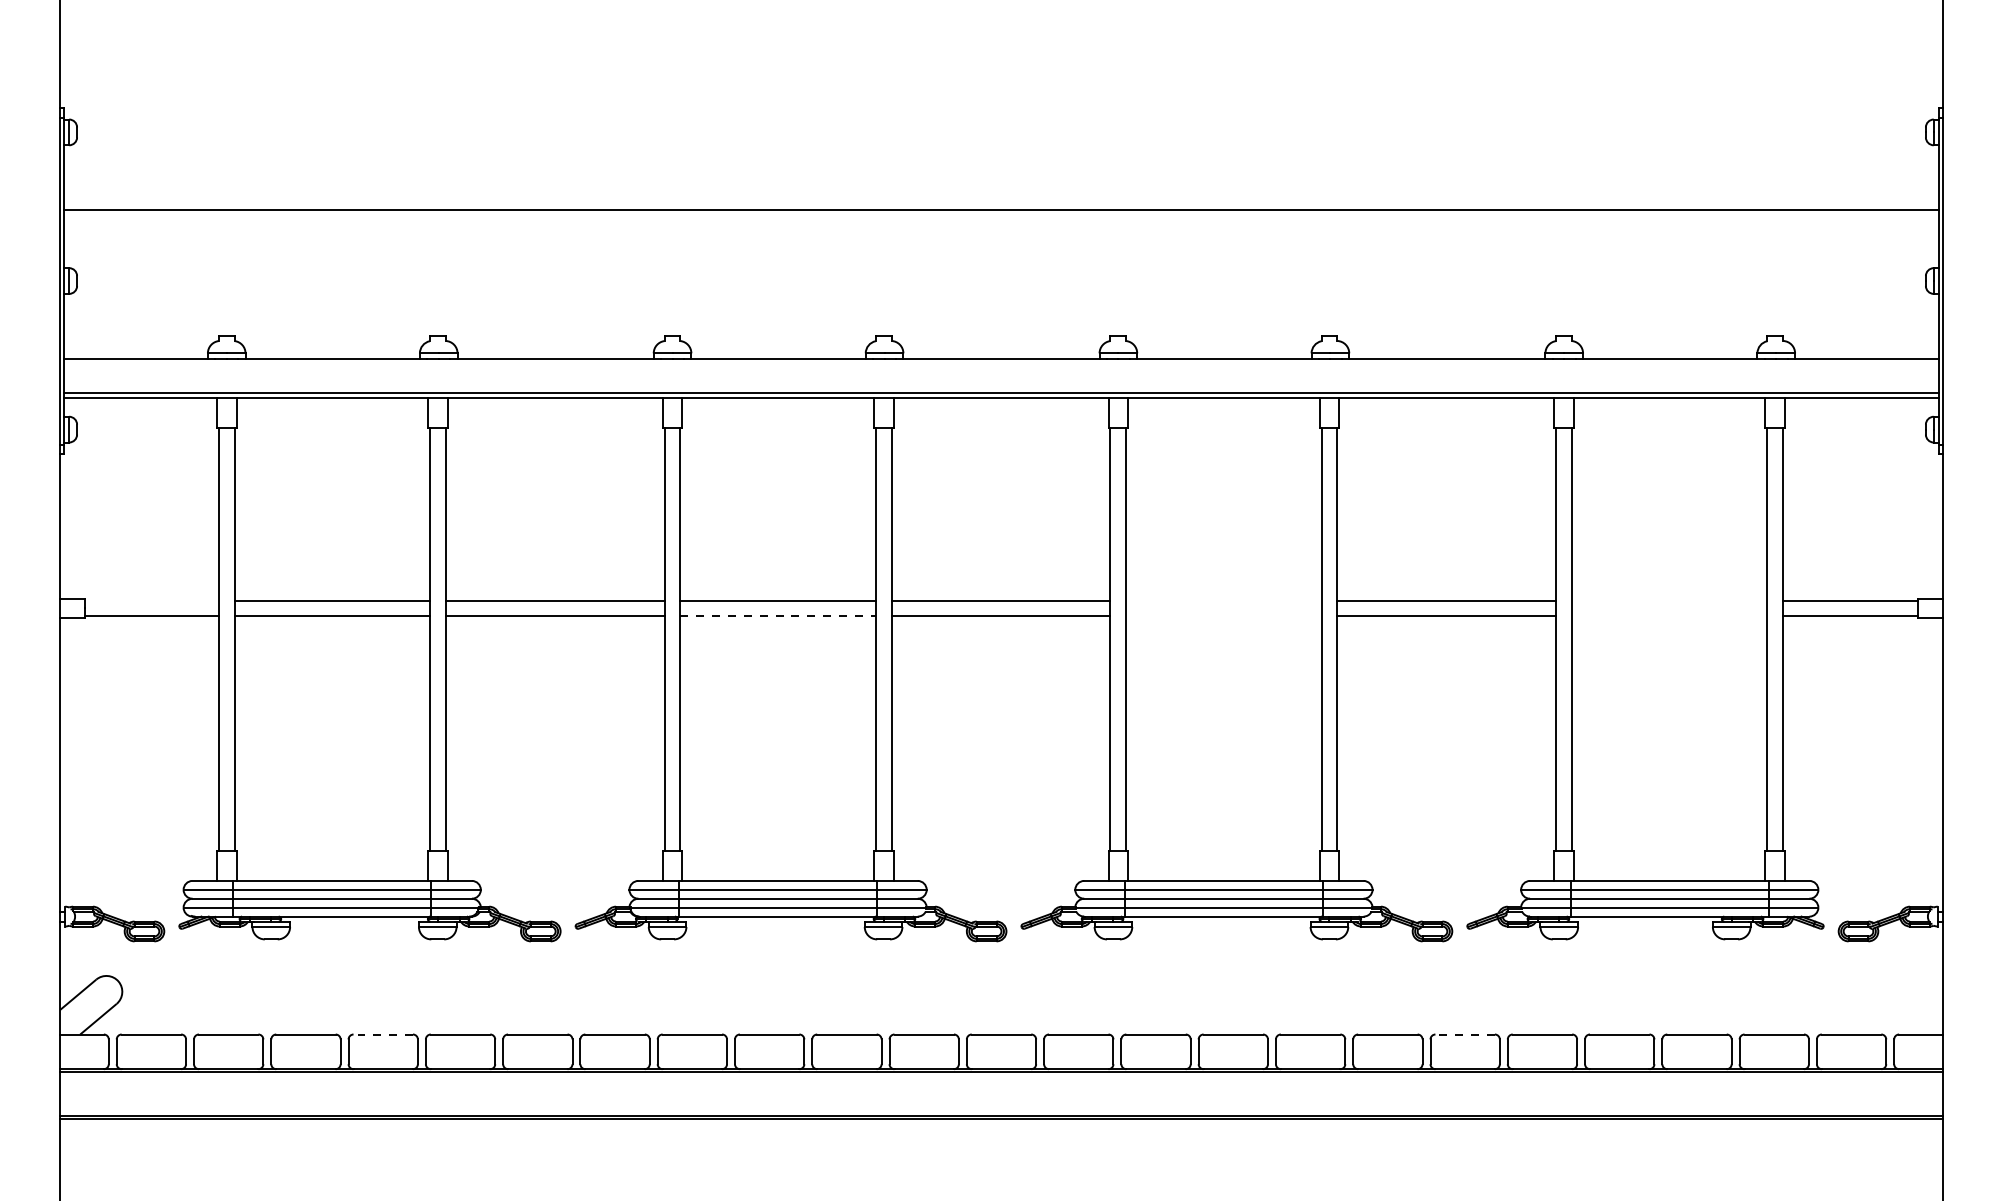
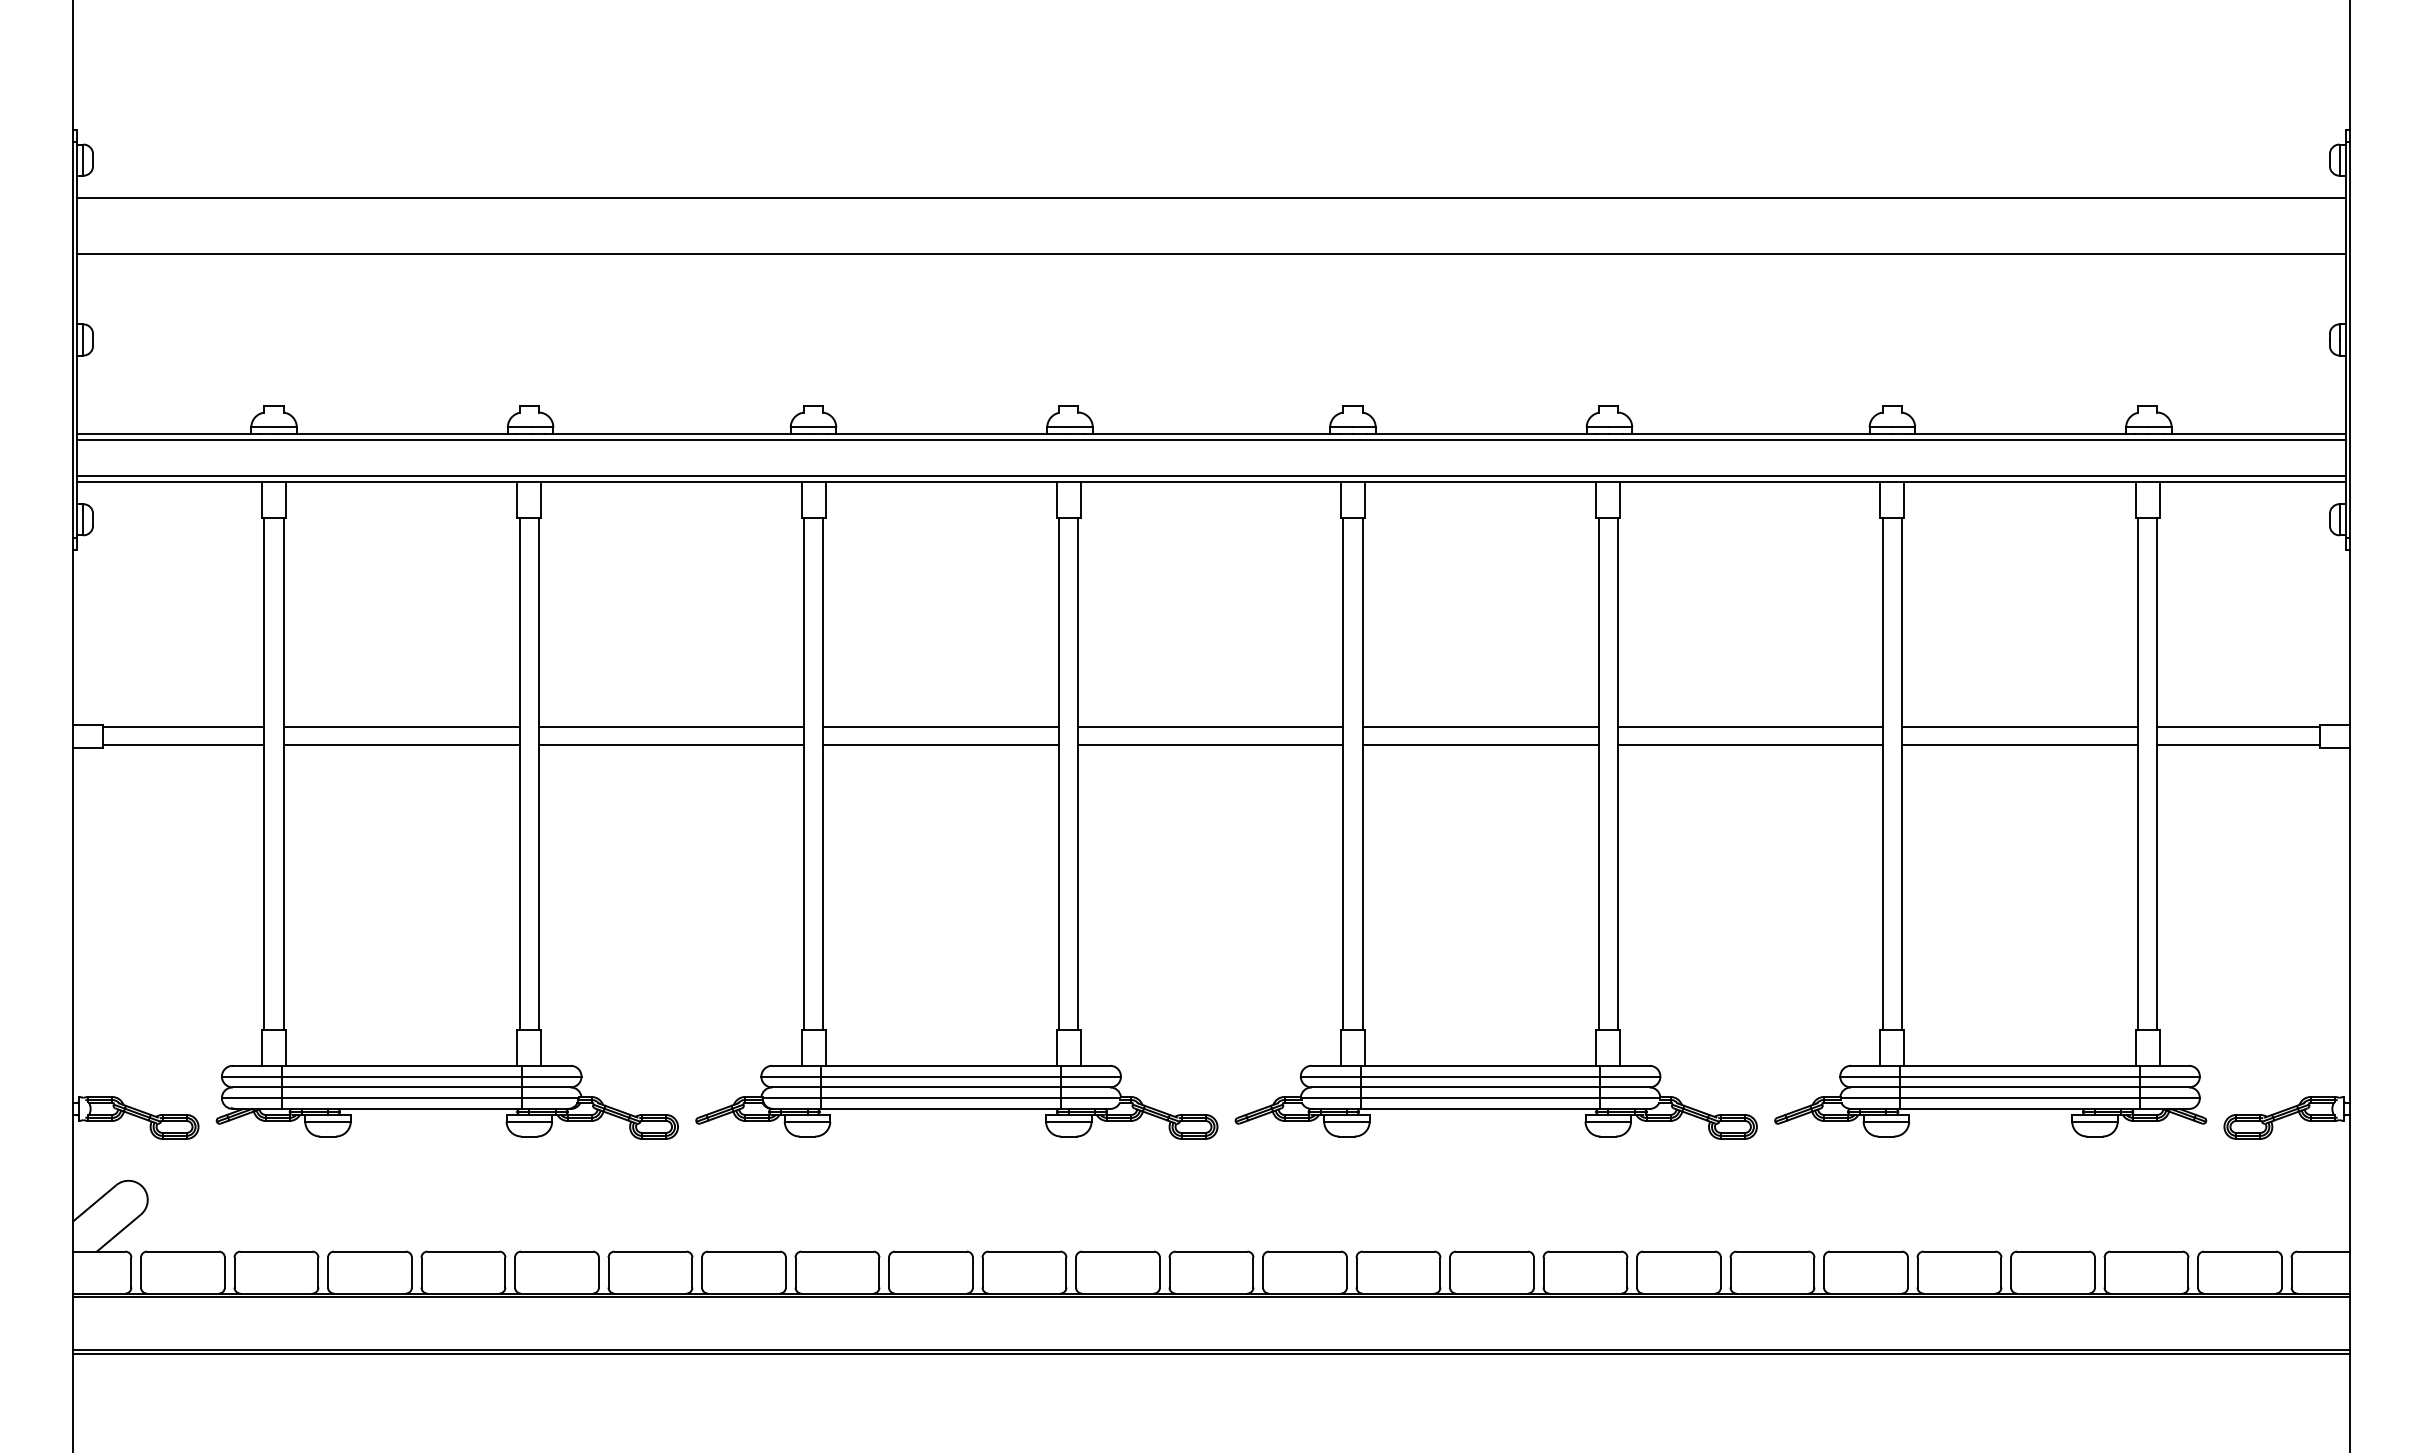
line: (1001, 163) -> (1211, 197), added
line: (1001, 364) -> (1211, 440), added
line: (151, 601) -> (183, 727), added
line: (1223, 601) -> (1480, 727), added
line: (1669, 601) -> (2019, 727), added
line: (778, 616) -> (941, 745), dashed -> solid
line: (1223, 616) -> (1480, 745), added
line: (1669, 616) -> (2019, 745), added
line: (383, 1034) -> (463, 1251), dashed -> solid
line: (1465, 1034) -> (1772, 1251), dashed -> solid

